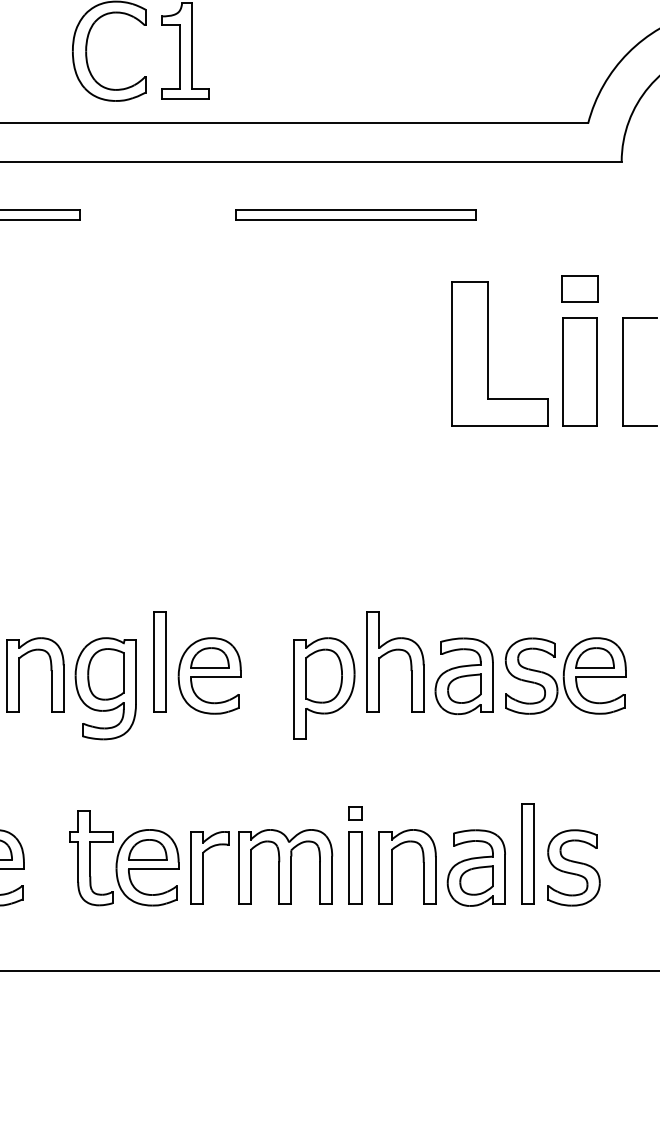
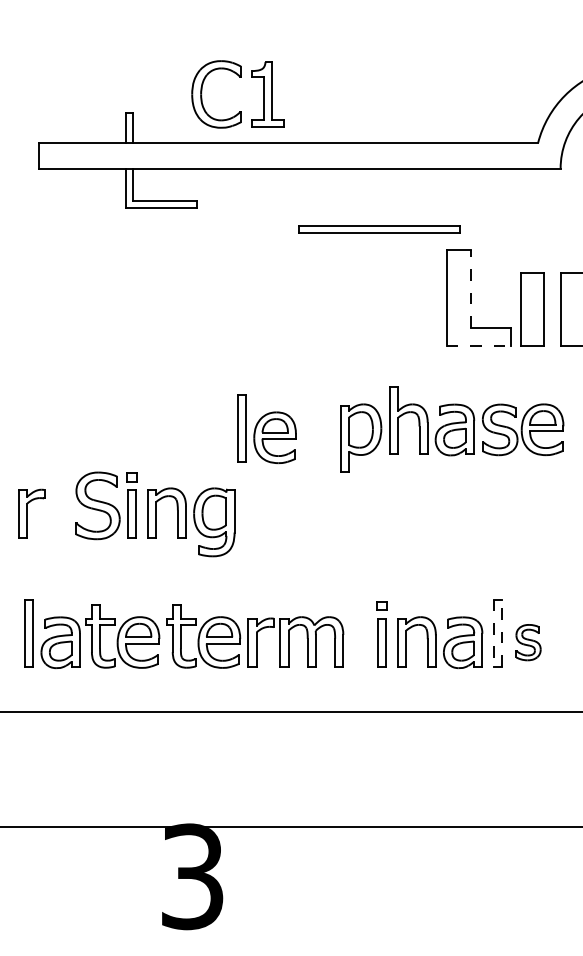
part: (356, 215) -> (379, 229), moved
part: (579, 288) -> (532, 253), removed
line: (487, 340) -> (470, 288), solid -> dashed
line: (500, 426) -> (479, 346), solid -> dashed
part: (196, 663) -> (266, 429), moved
part: (460, 675) -> (452, 429), moved
line: (521, 854) -> (493, 633), solid -> dashed
line: (535, 854) -> (502, 633), solid -> dashed
part: (201, 858) -> (255, 636), moved
part: (573, 867) -> (528, 642), size x0.7

